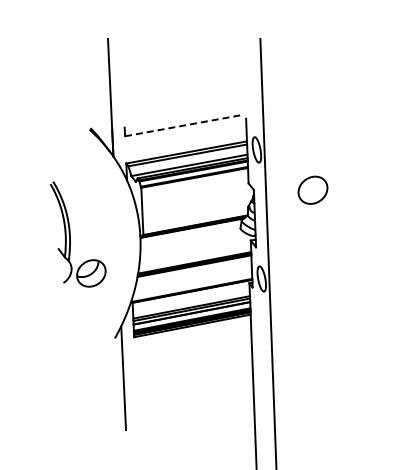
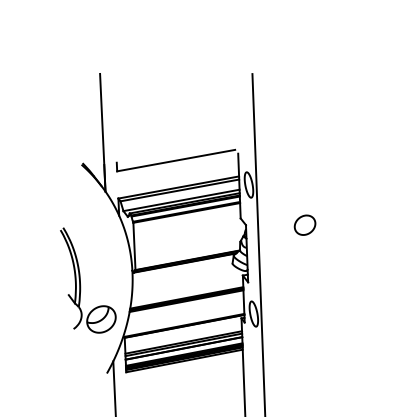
line: (184, 125) -> (176, 160), dashed -> solid
part: (312, 189) -> (304, 224), size x0.71
part: (70, 234) -> (80, 280), moved

